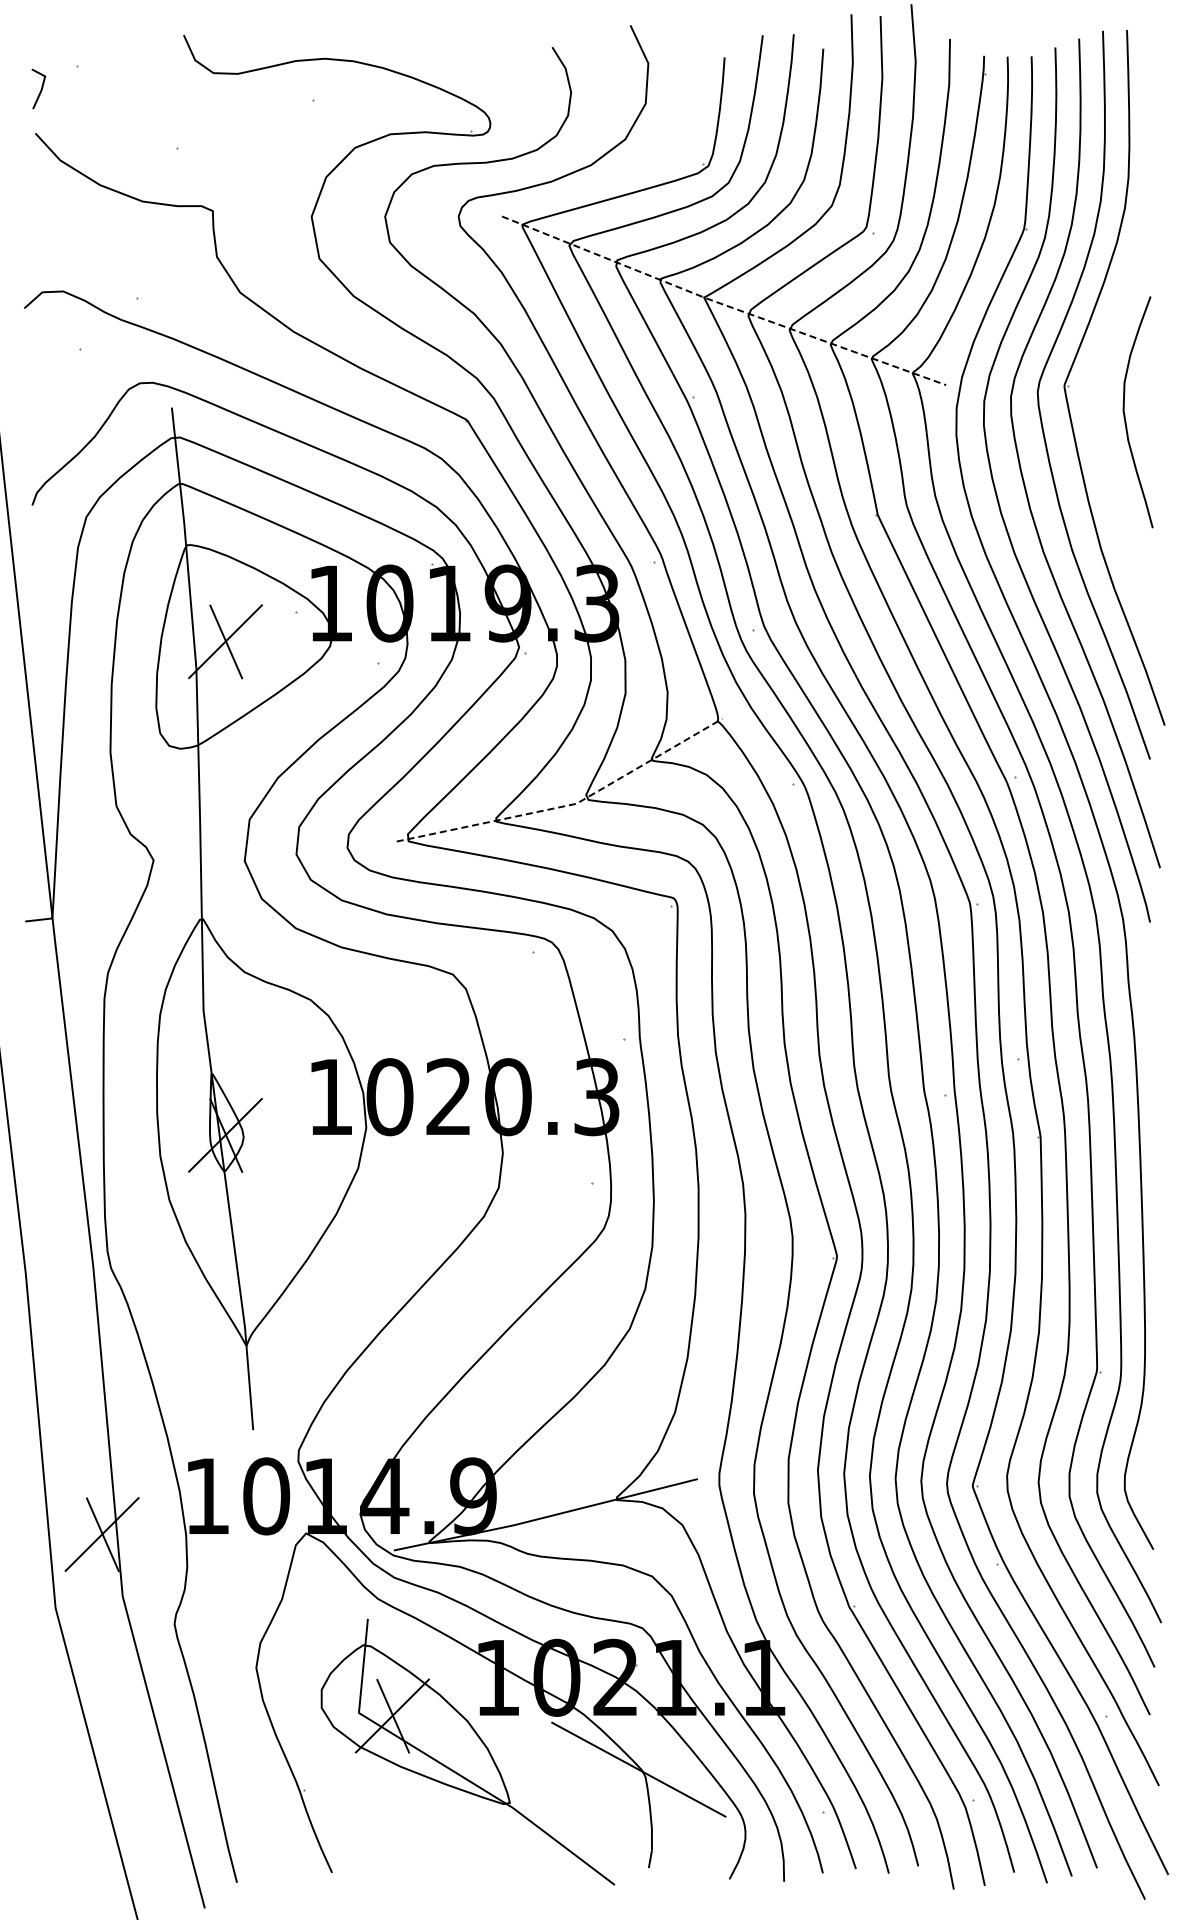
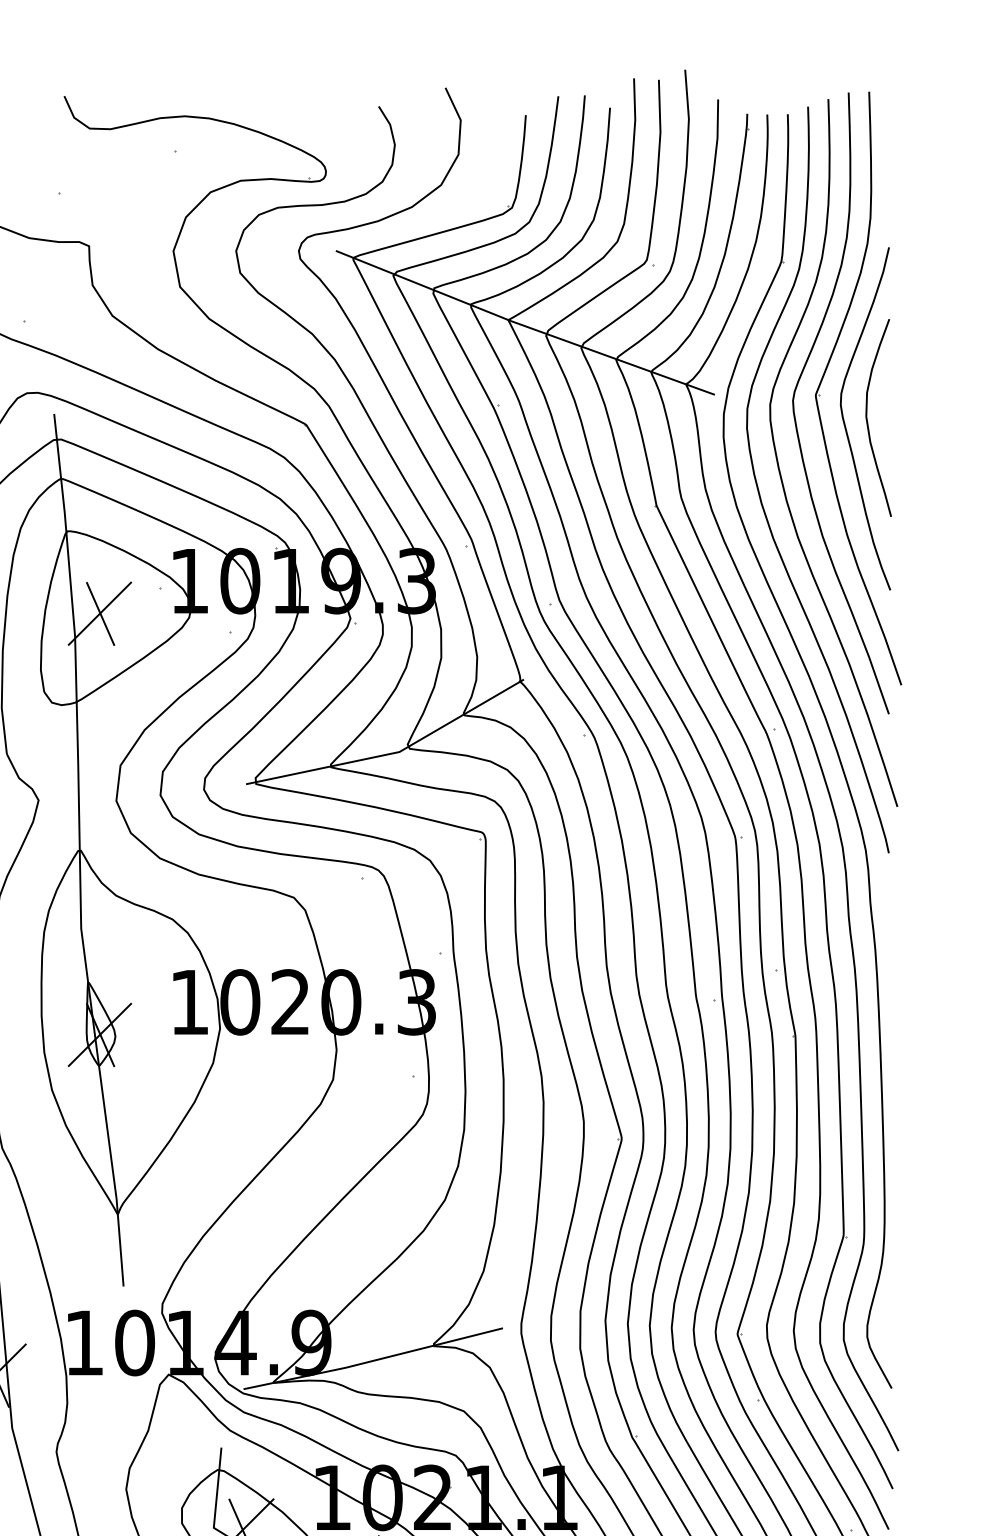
line: (722, 304) -> (524, 325), dashed -> solid
curve: (1099, 420) -> (845, 424), added
line: (569, 805) -> (393, 753), dashed -> solid

